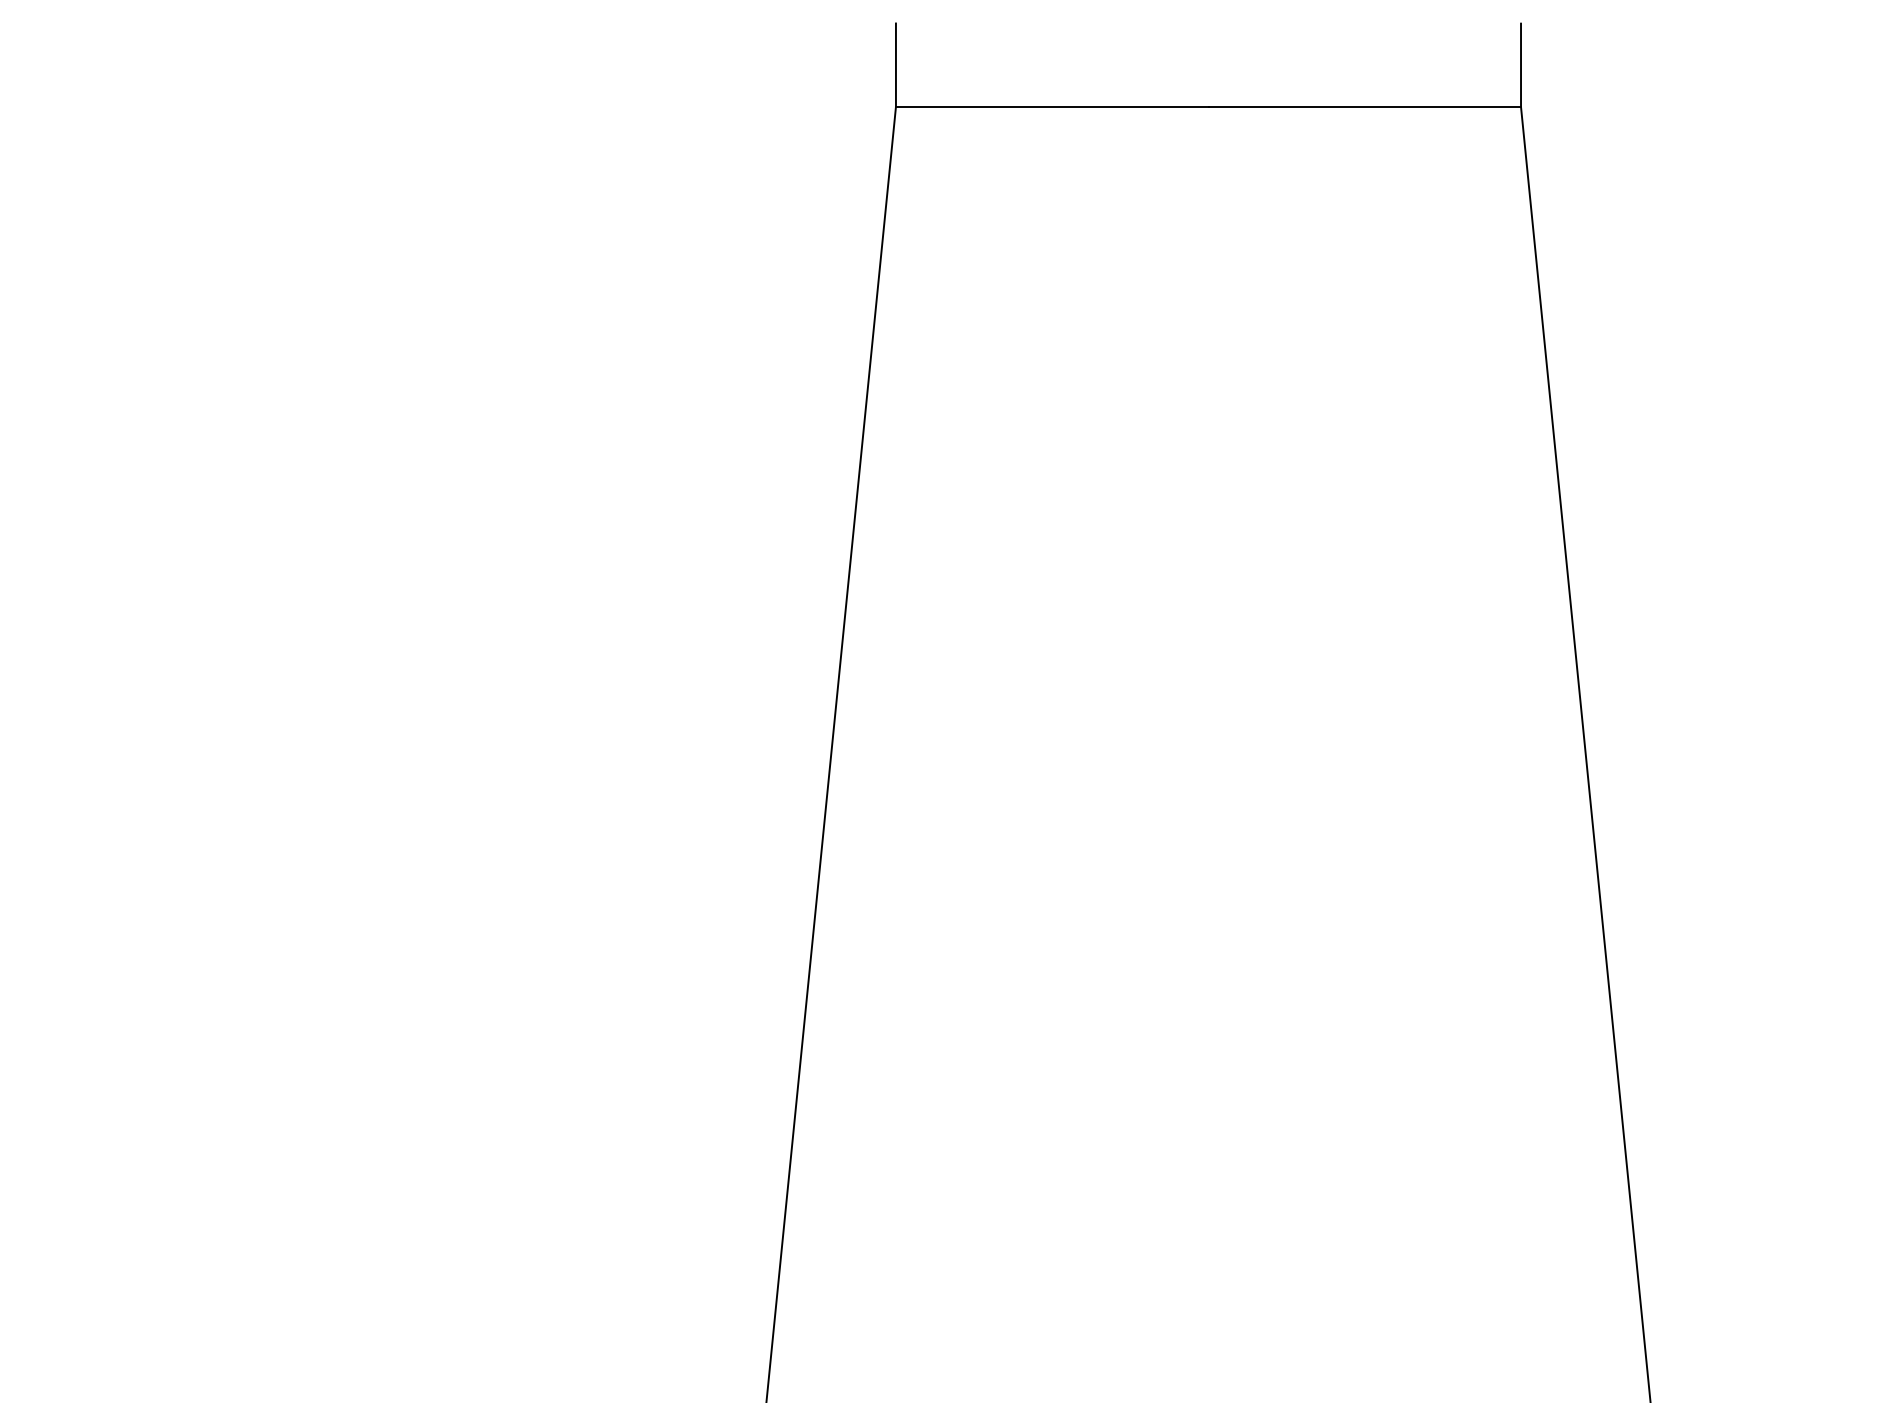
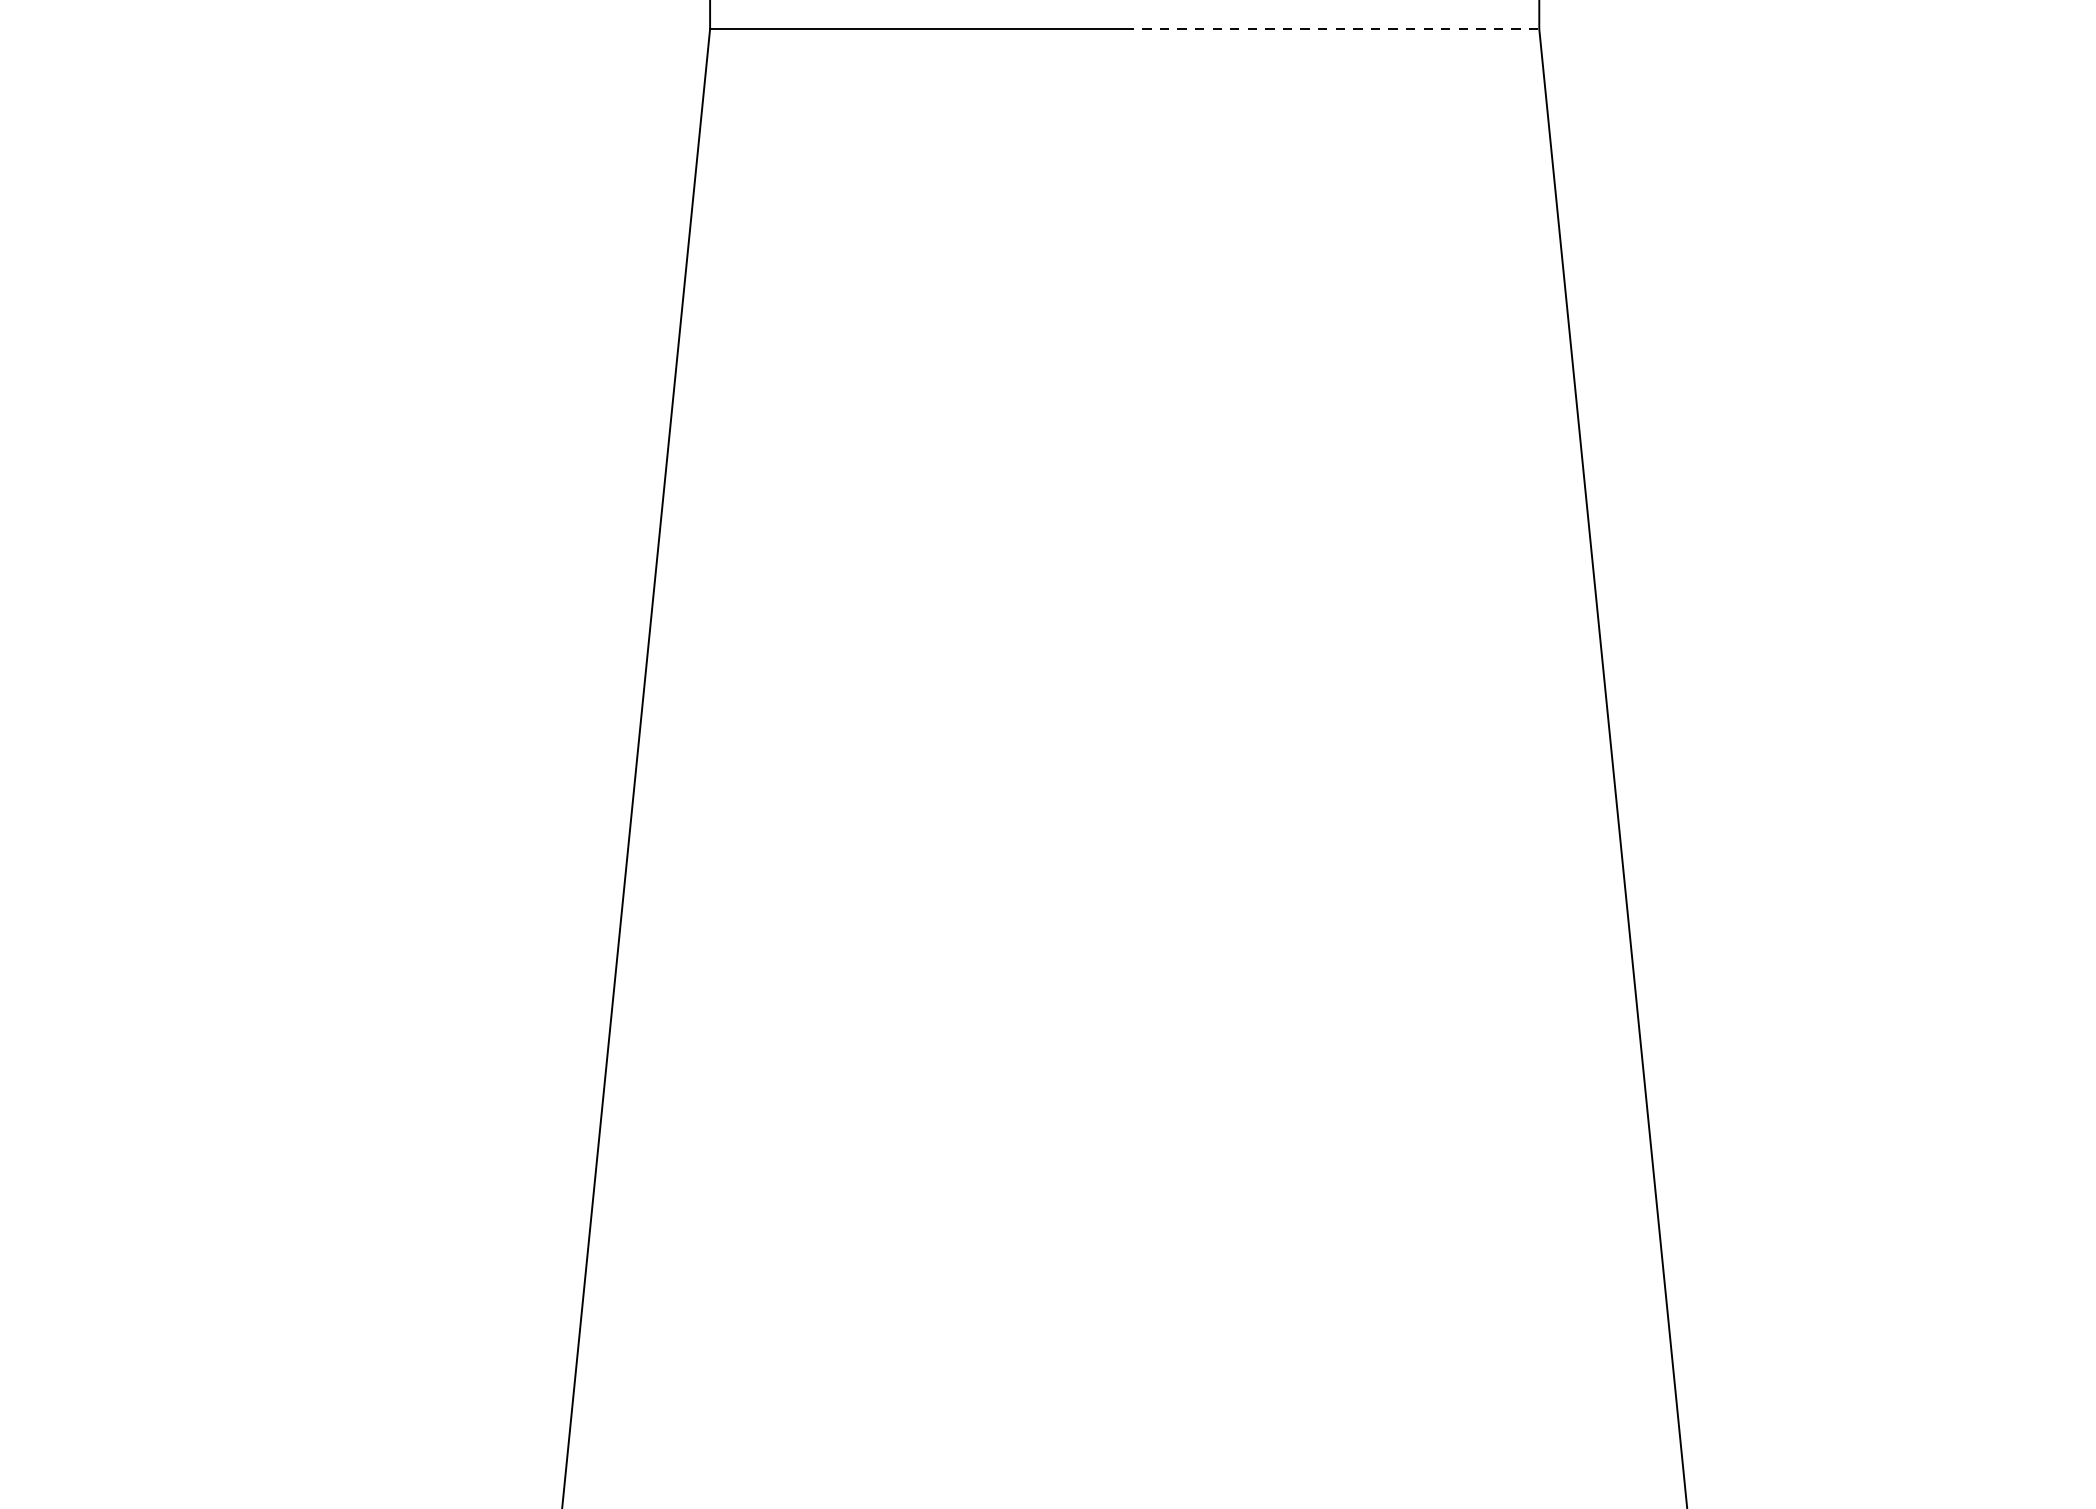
line: (1365, 106) -> (1332, 28), solid -> dashed

